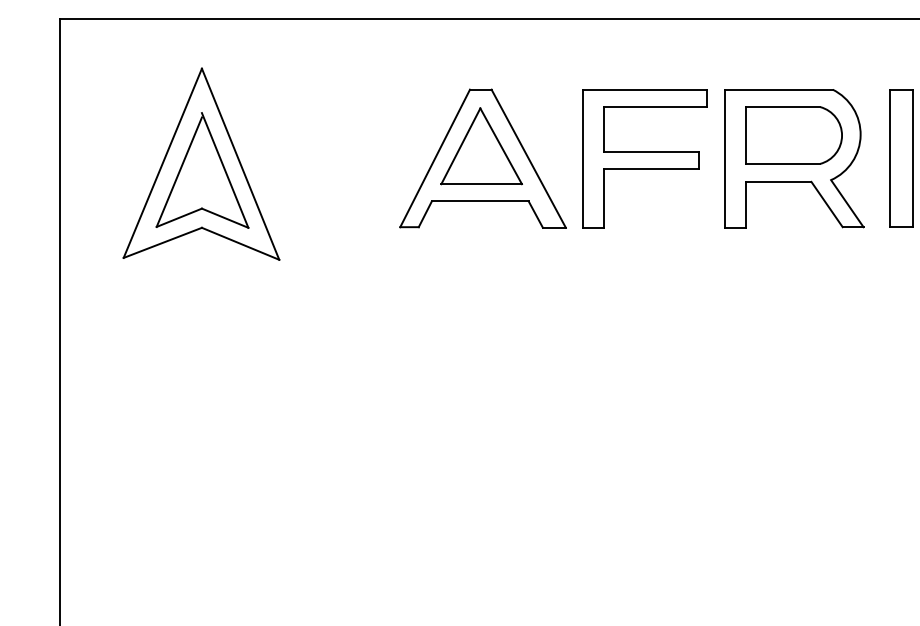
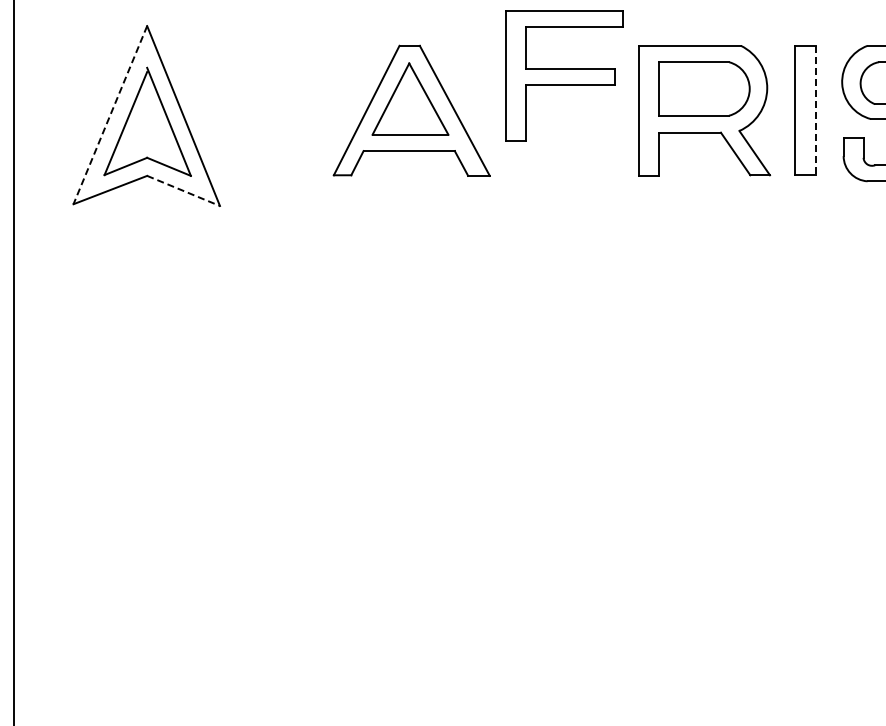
part: (645, 158) -> (564, 75), moved
line: (912, 158) -> (816, 110), solid -> dashed
line: (162, 163) -> (110, 115), solid -> dashed
line: (241, 244) -> (184, 191), solid -> dashed

